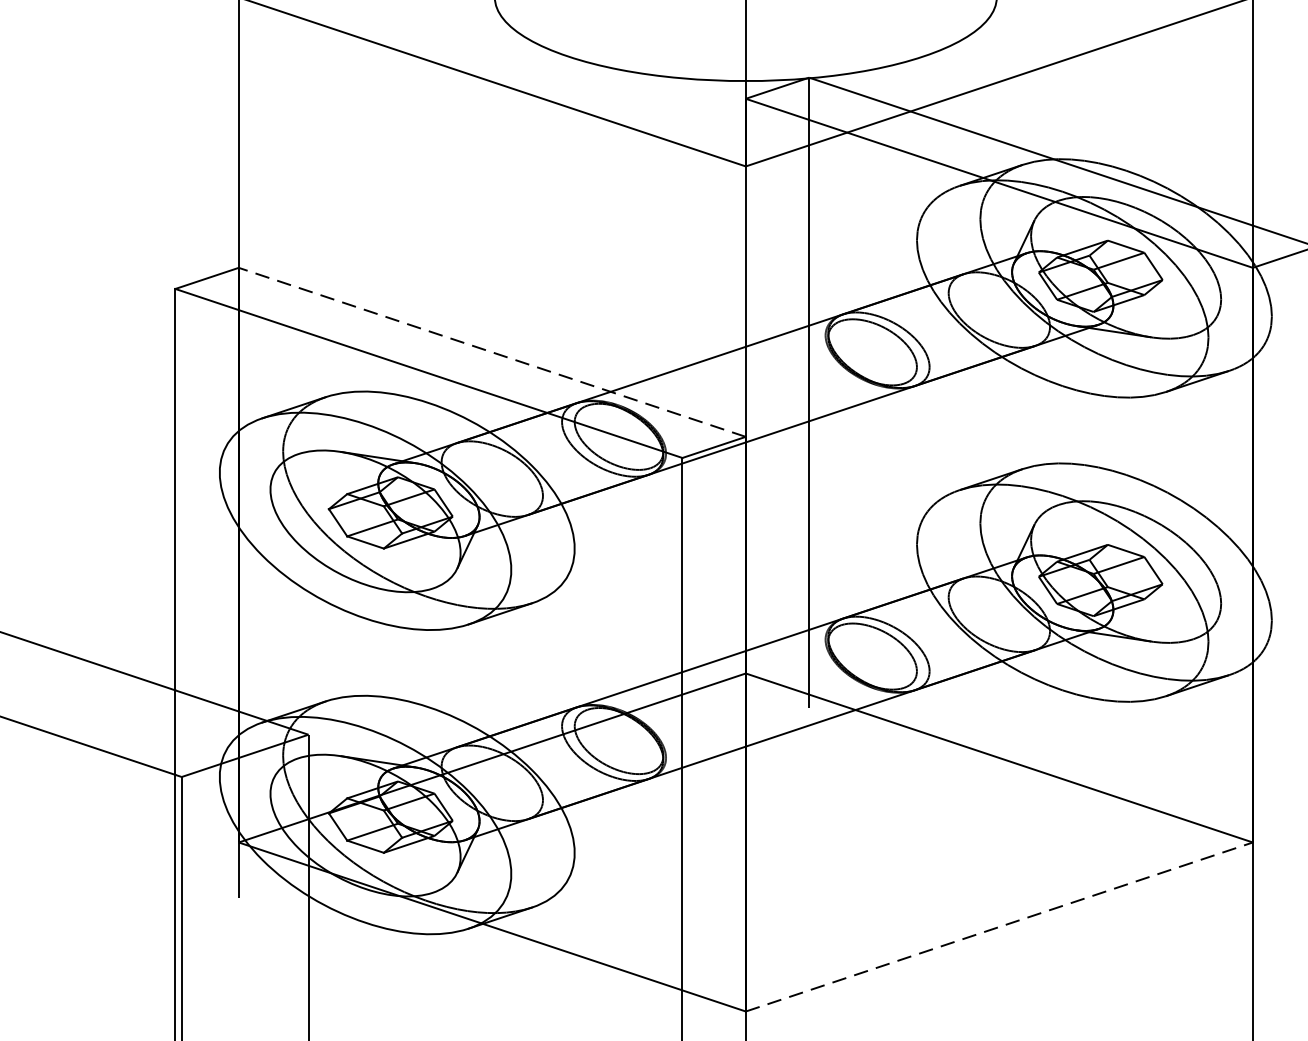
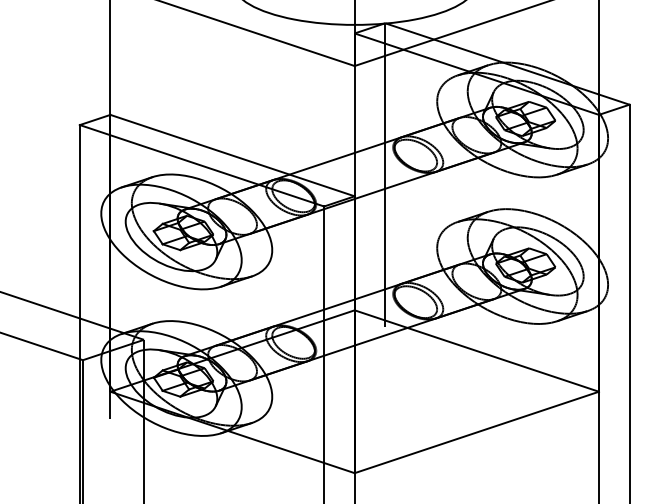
line: (492, 352) -> (232, 155), dashed -> solid
line: (998, 927) -> (476, 432), dashed -> solid

